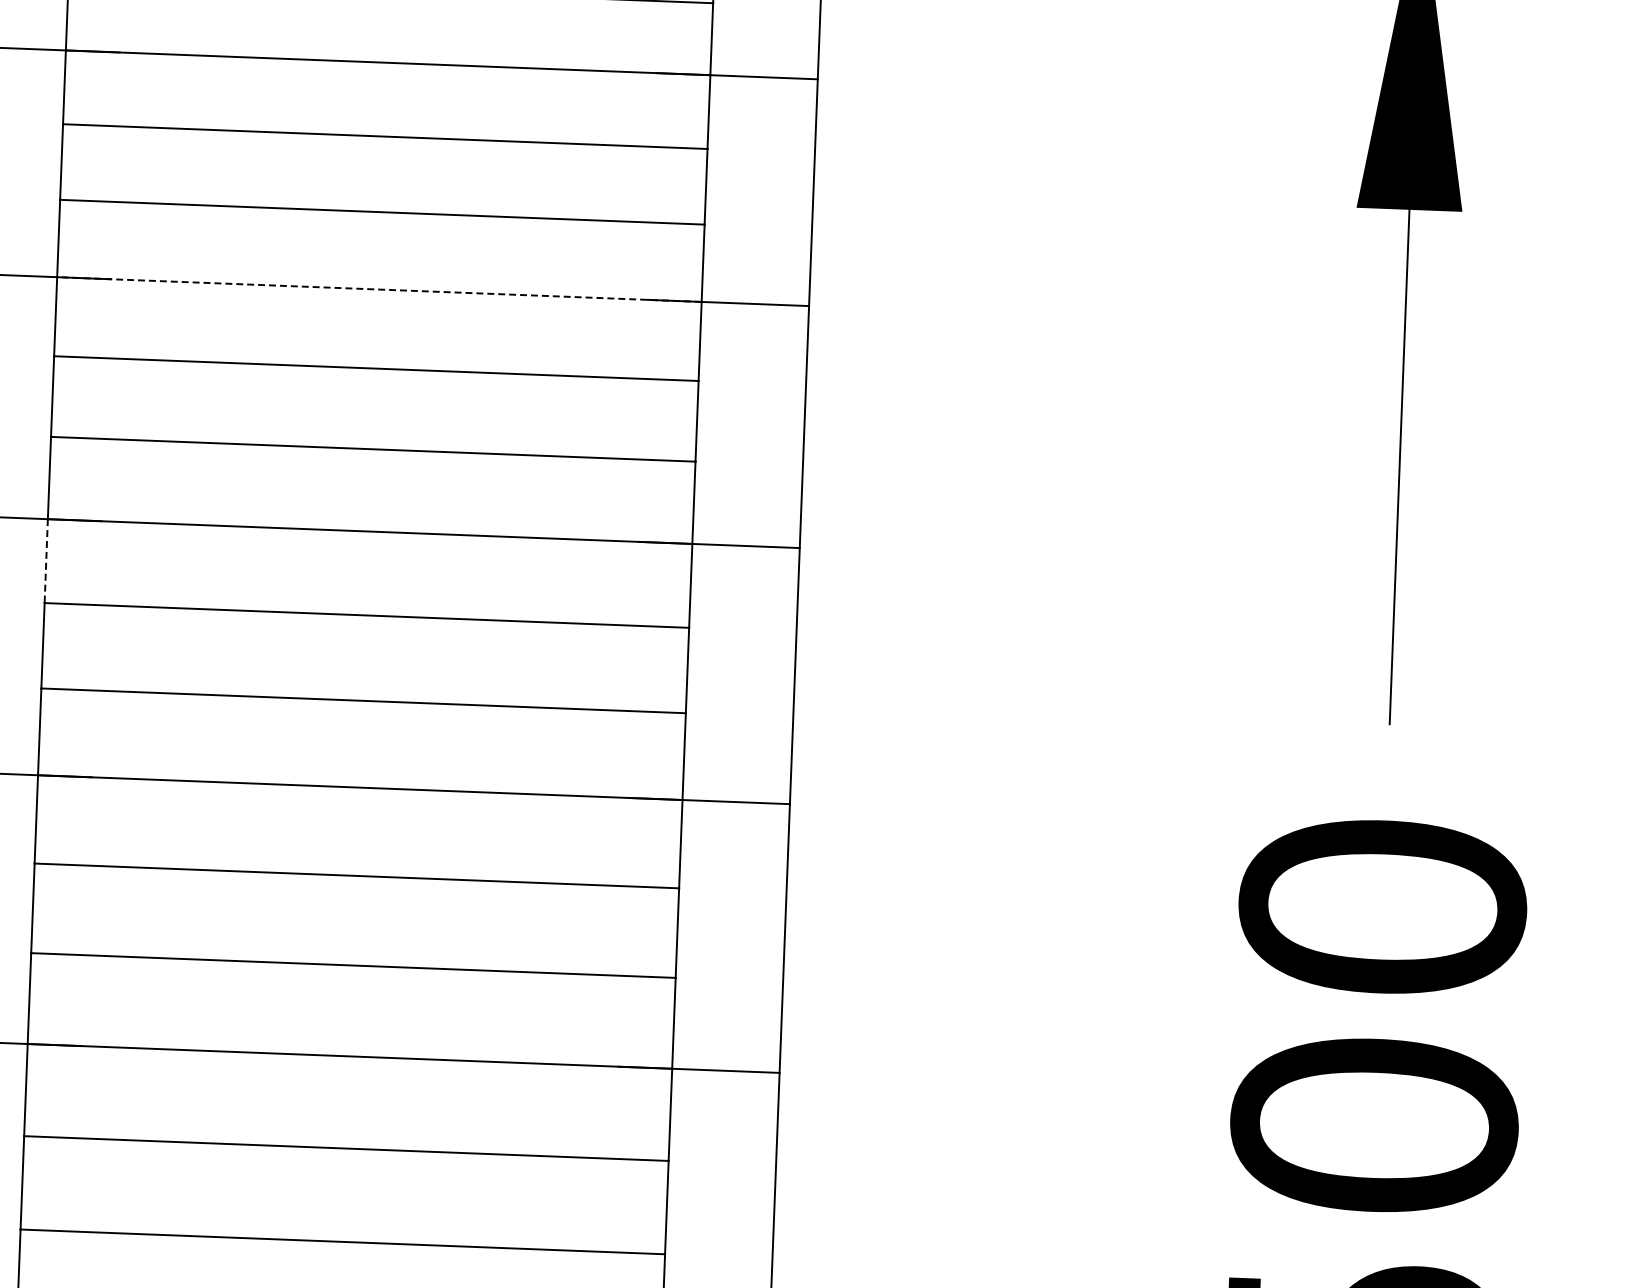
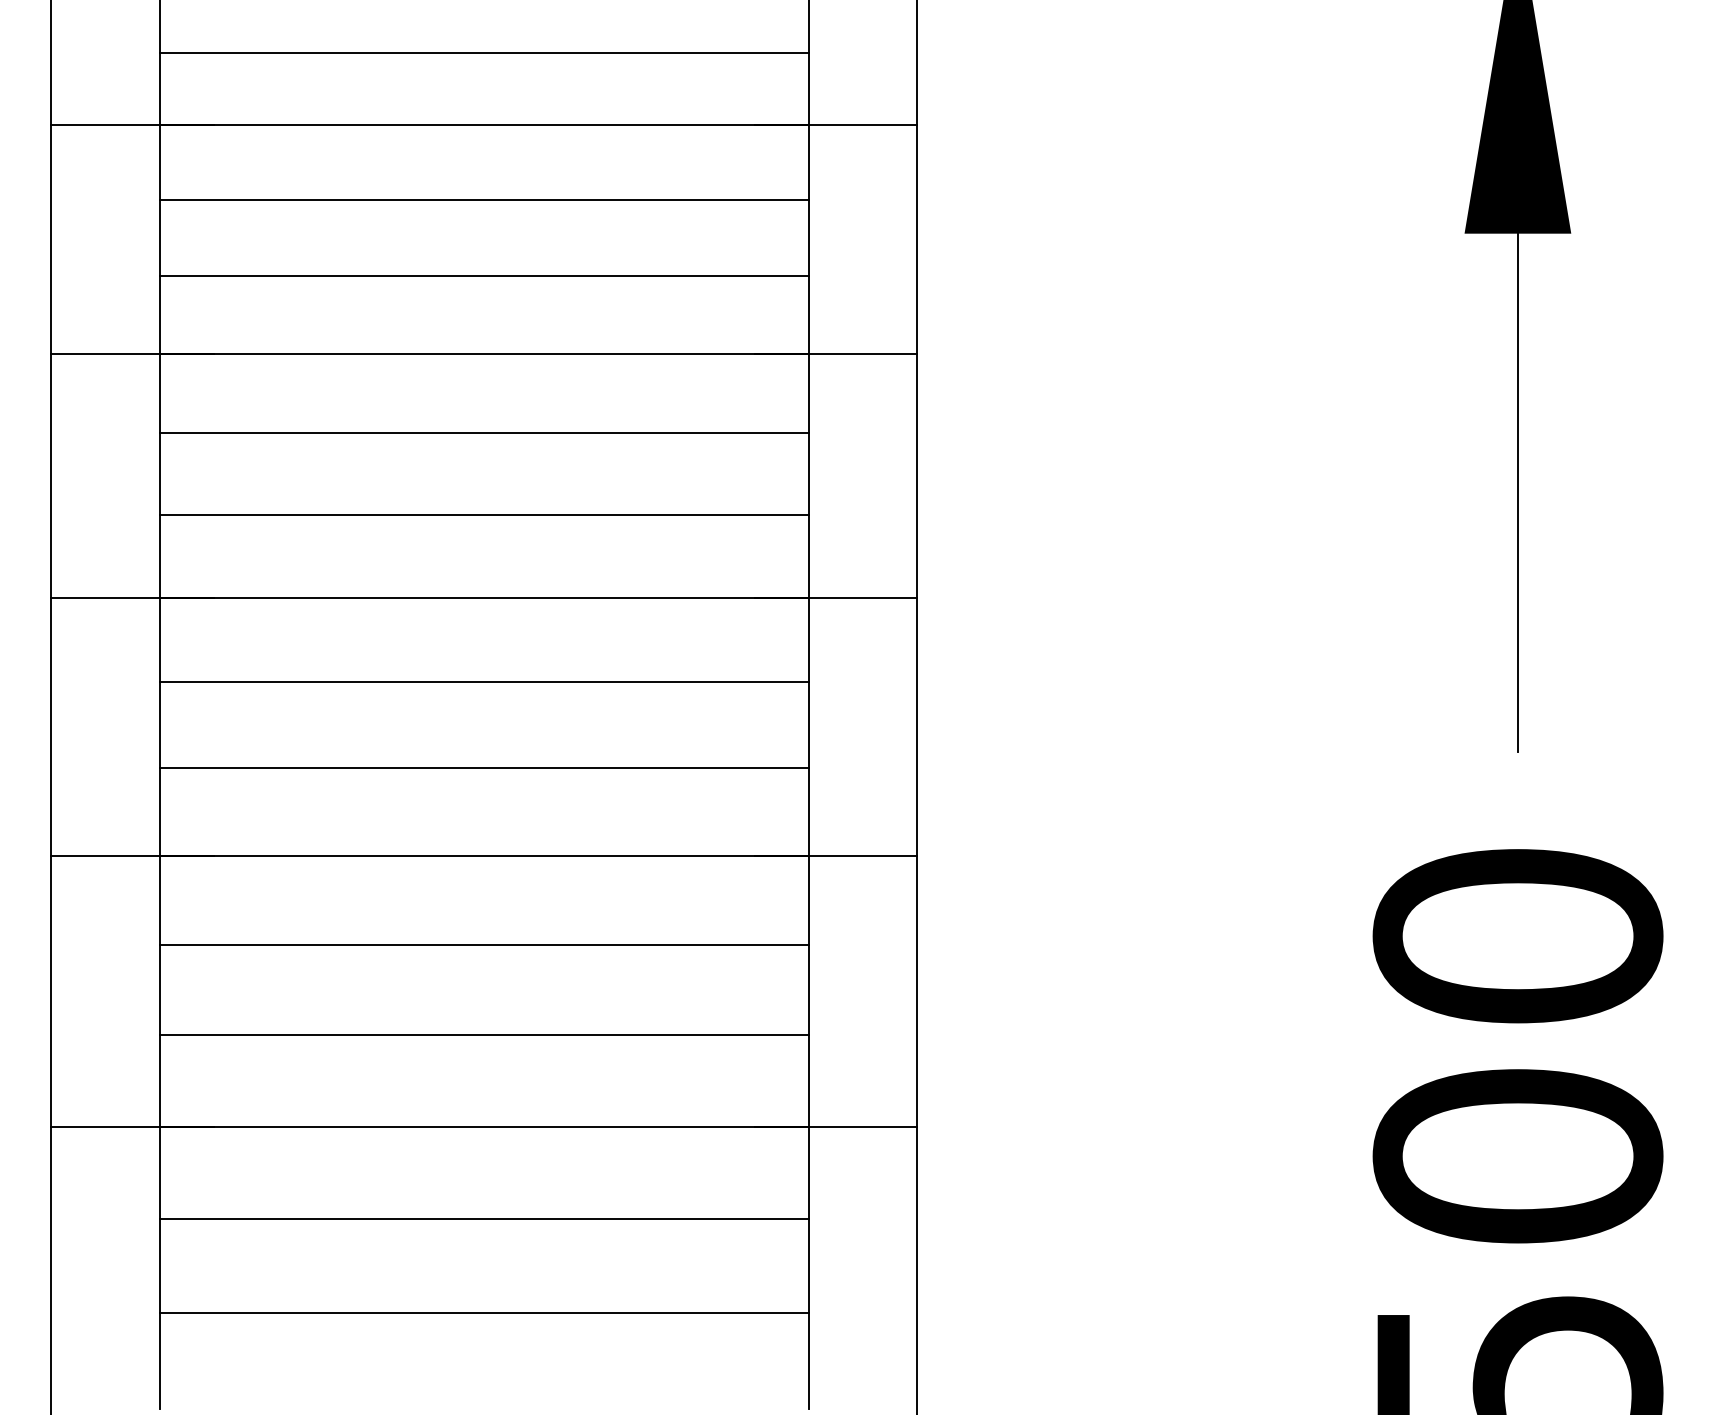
line: (379, 289) -> (484, 353), dashed -> solid
line: (46, 561) -> (159, 640), dashed -> solid

